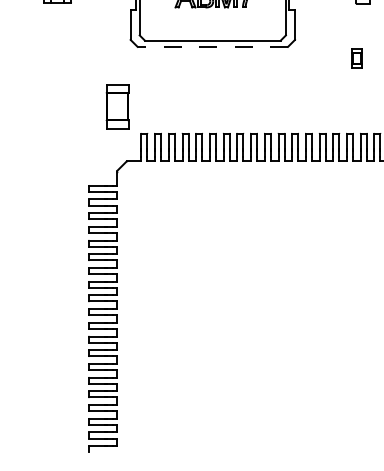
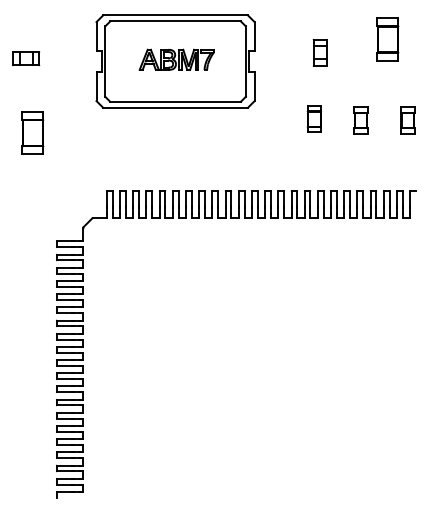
line: (212, 46) -> (175, 107), dashed -> solid
part: (356, 58) -> (313, 118), size x1.43
part: (117, 105) -> (32, 132), moved

